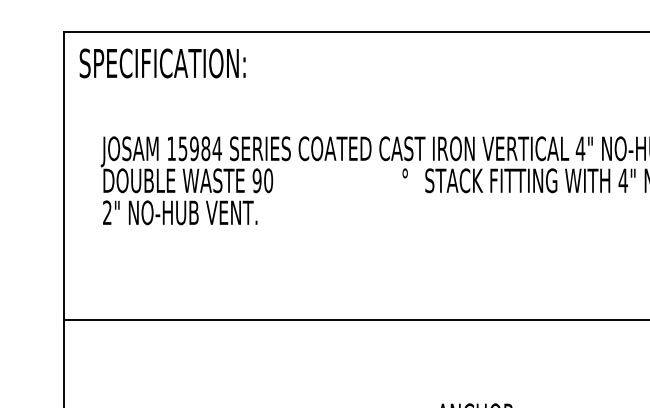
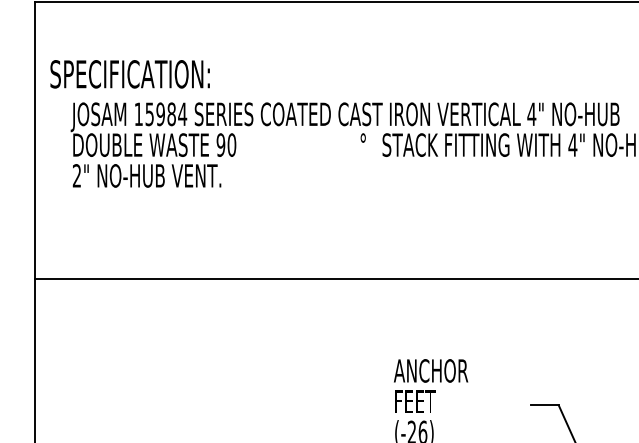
text: (162, 63) -> (129, 74), moved

